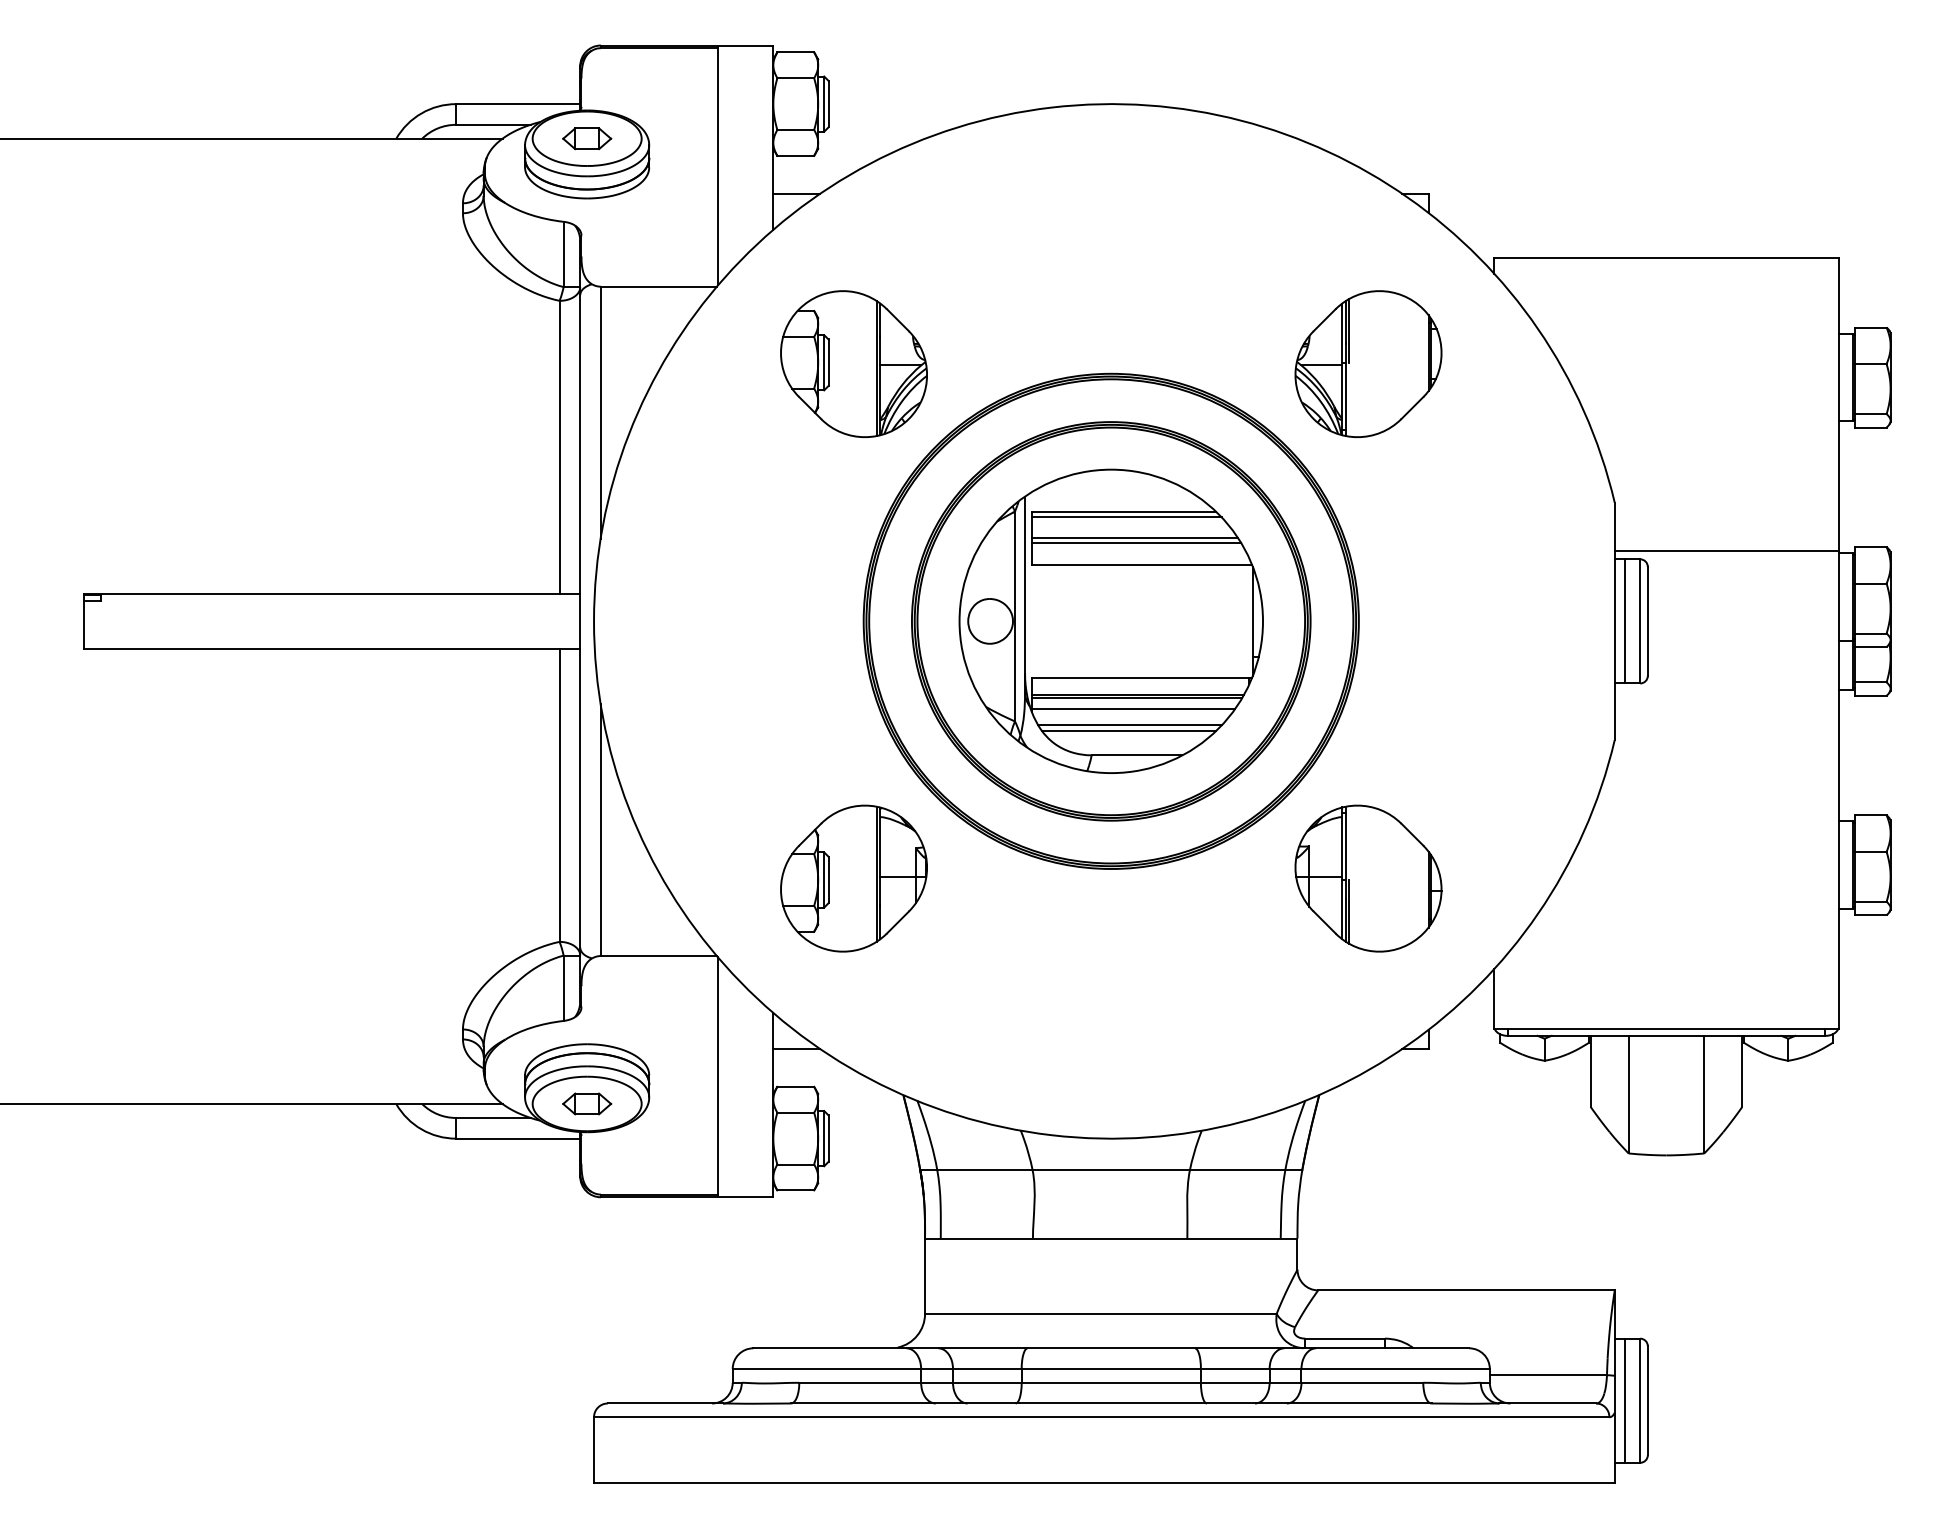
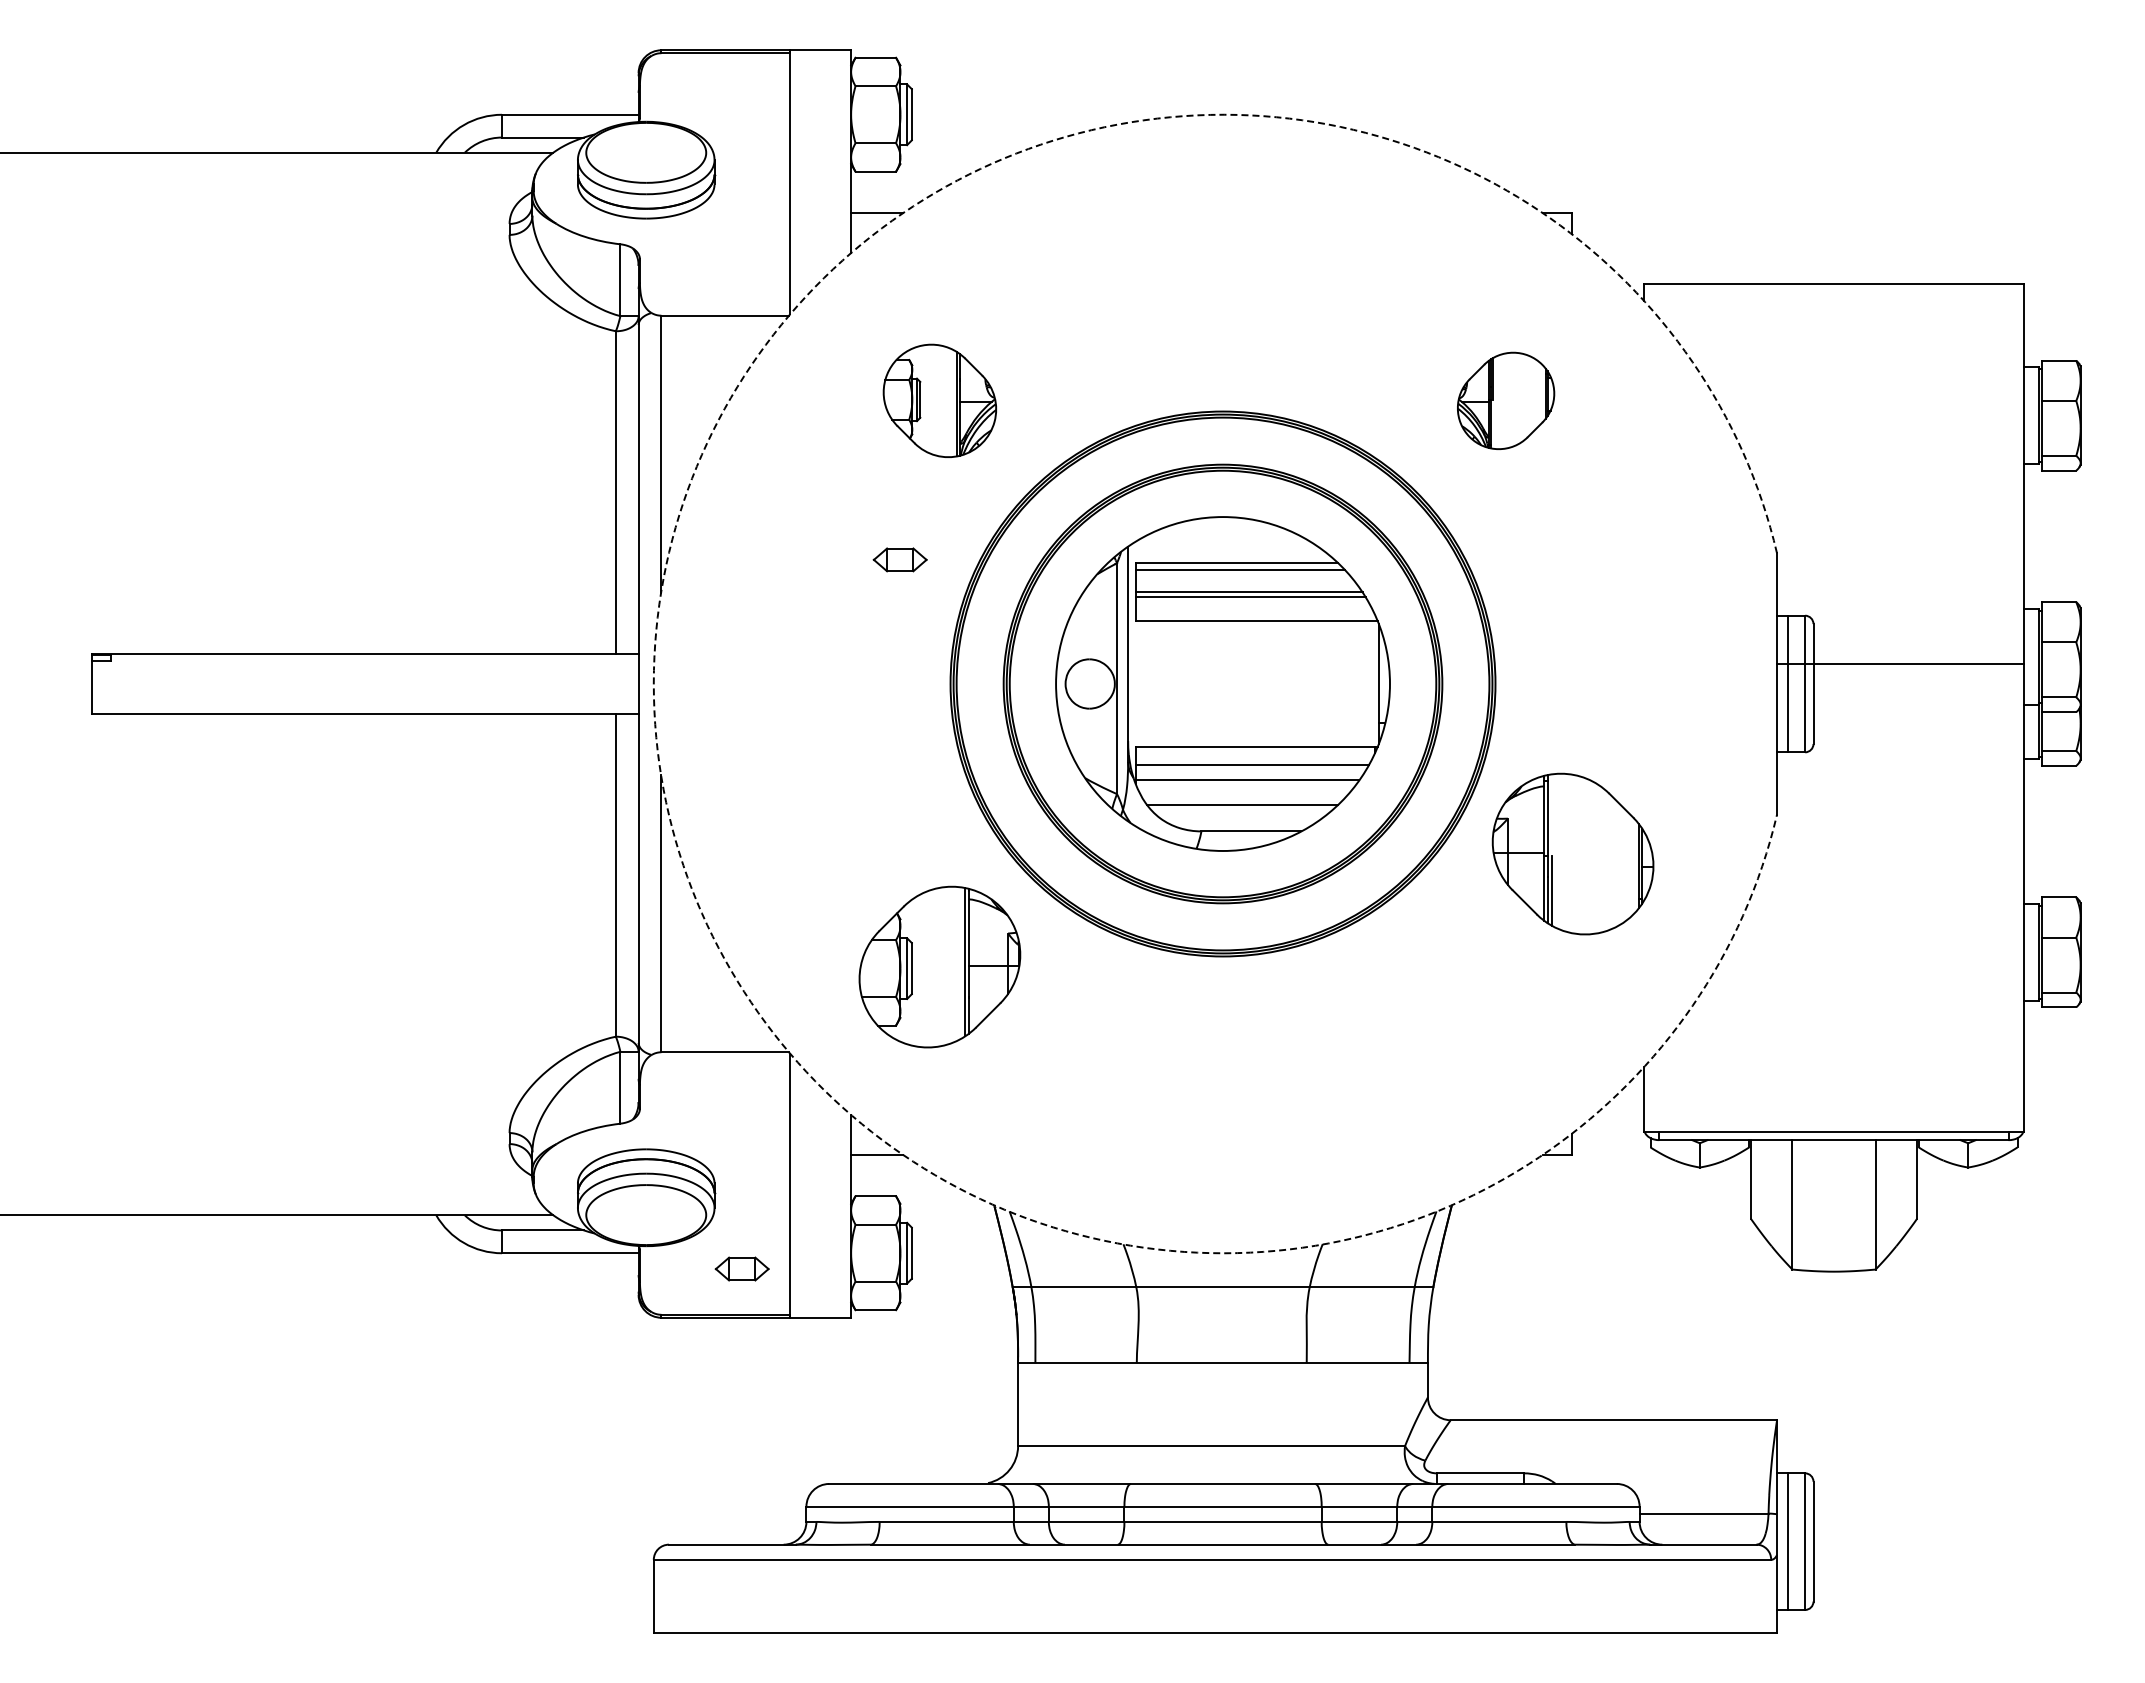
part: (586, 138) -> (899, 559), moved
part: (853, 363) -> (939, 400), size x0.7
part: (1367, 363) -> (1505, 400), size x0.6
line: (1726, 550) -> (1900, 664), moved
arc: (593, 621) -> (653, 684), solid -> dashed
line: (1136, 698) -> (1250, 768), removed
line: (1129, 725) -> (1243, 798), removed
part: (1367, 878) -> (1572, 853), moved
part: (586, 1103) -> (741, 1268), moved

